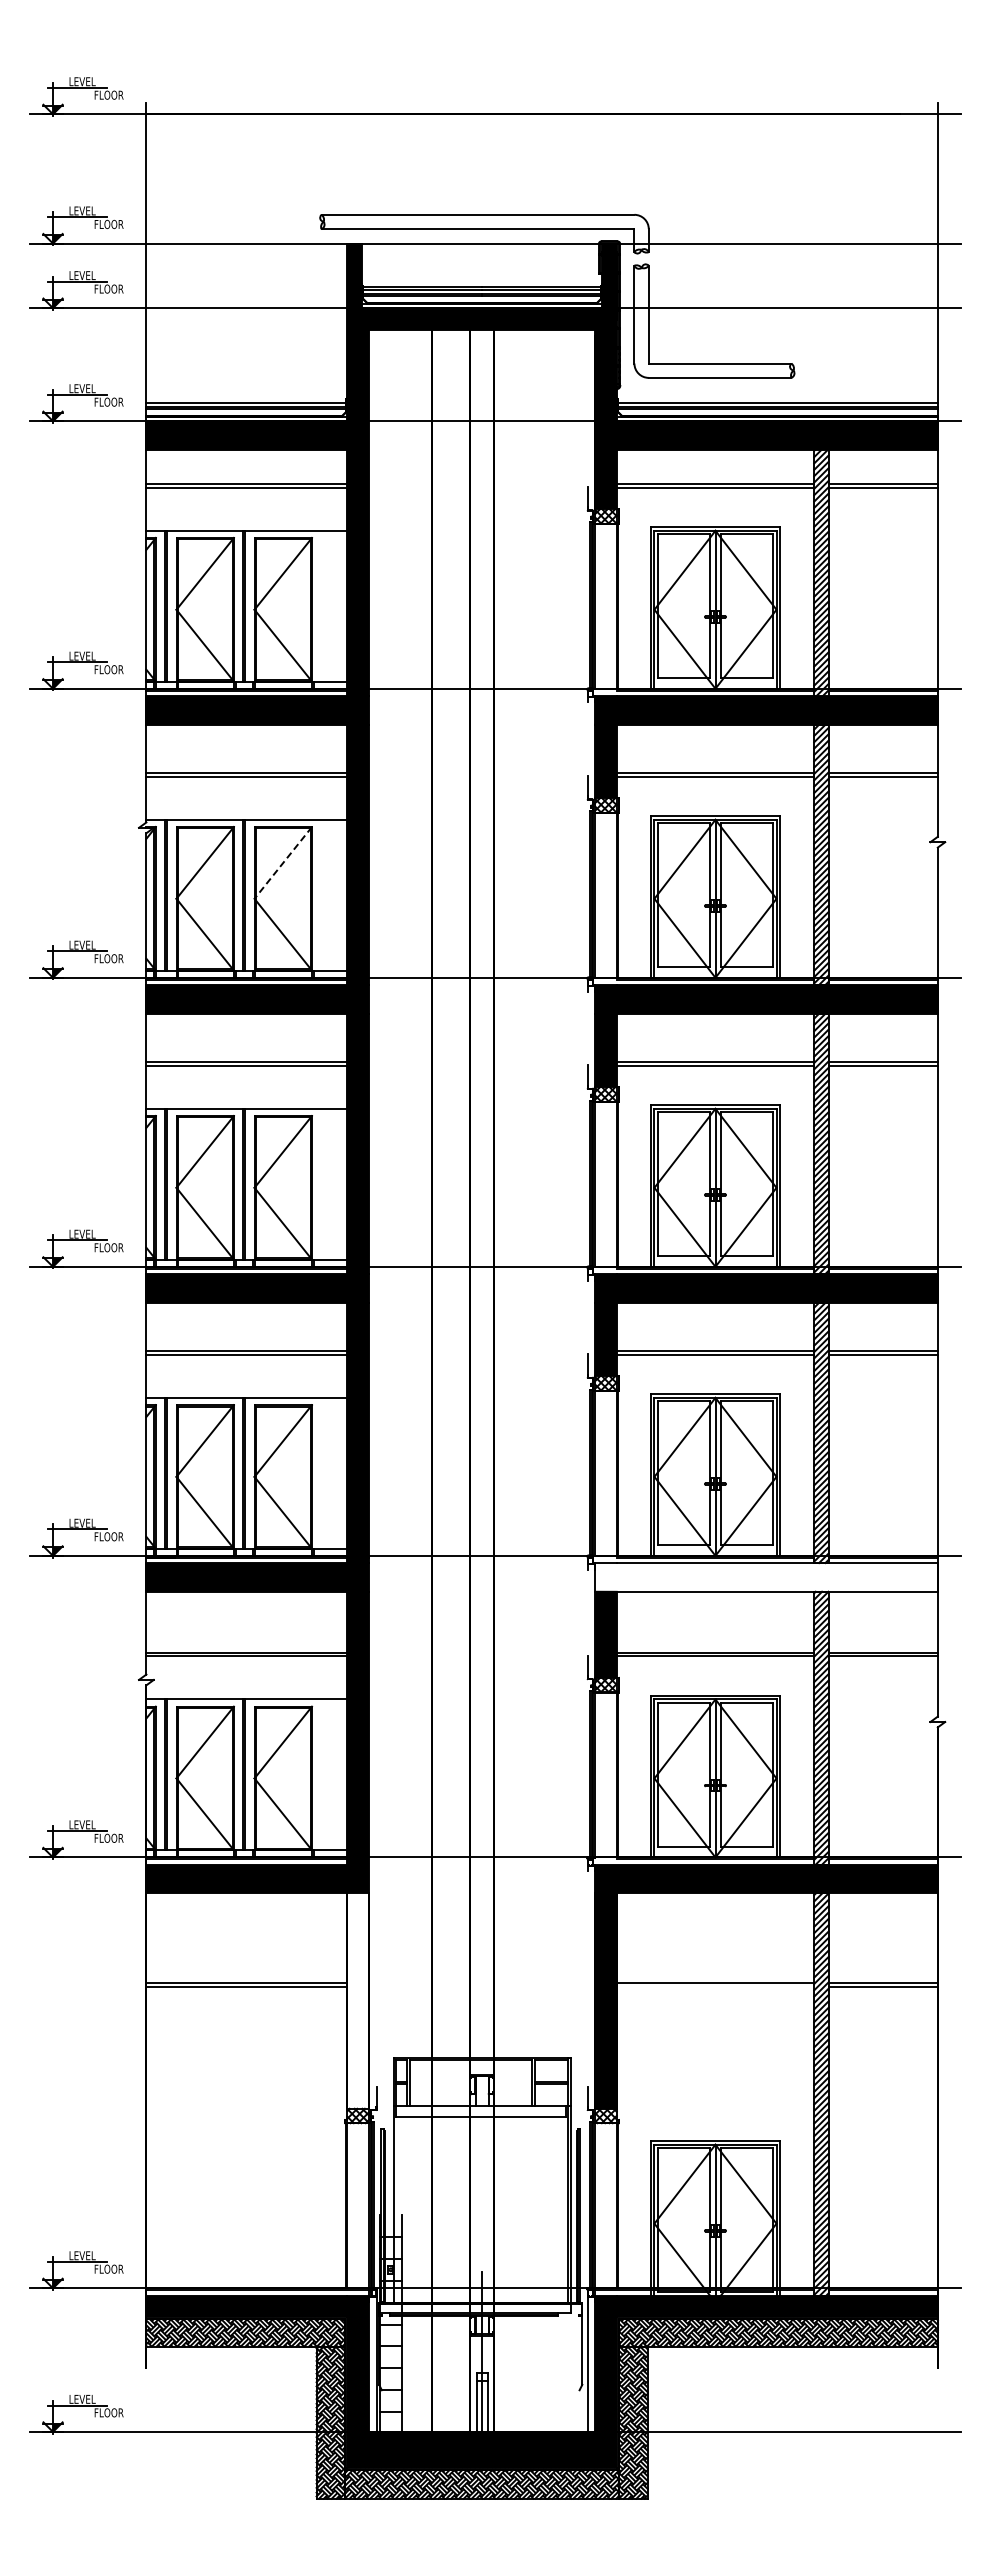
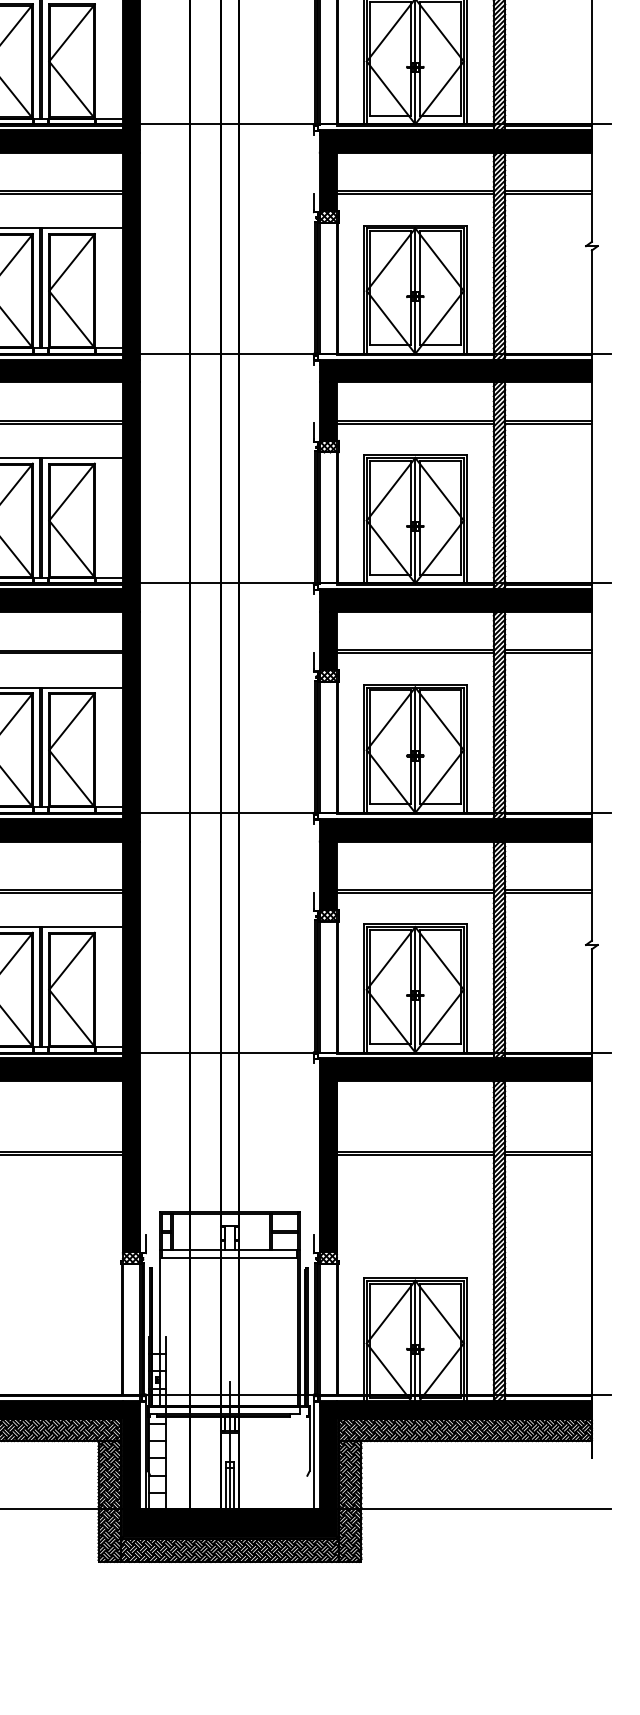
line: (283, 862) -> (72, 262), dashed -> solid
fill: (766, 1577) -> (455, 830), added
line: (715, 1986) -> (415, 1155), added
fill: (358, 2000) -> (131, 1166), added

